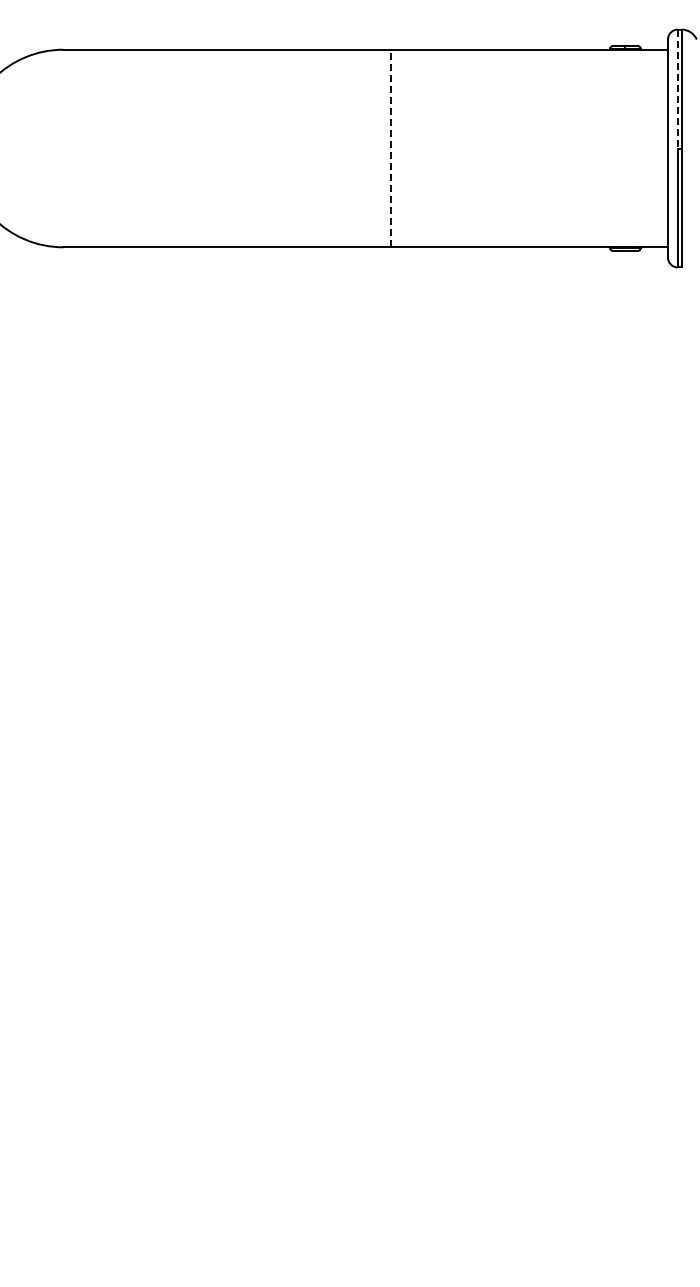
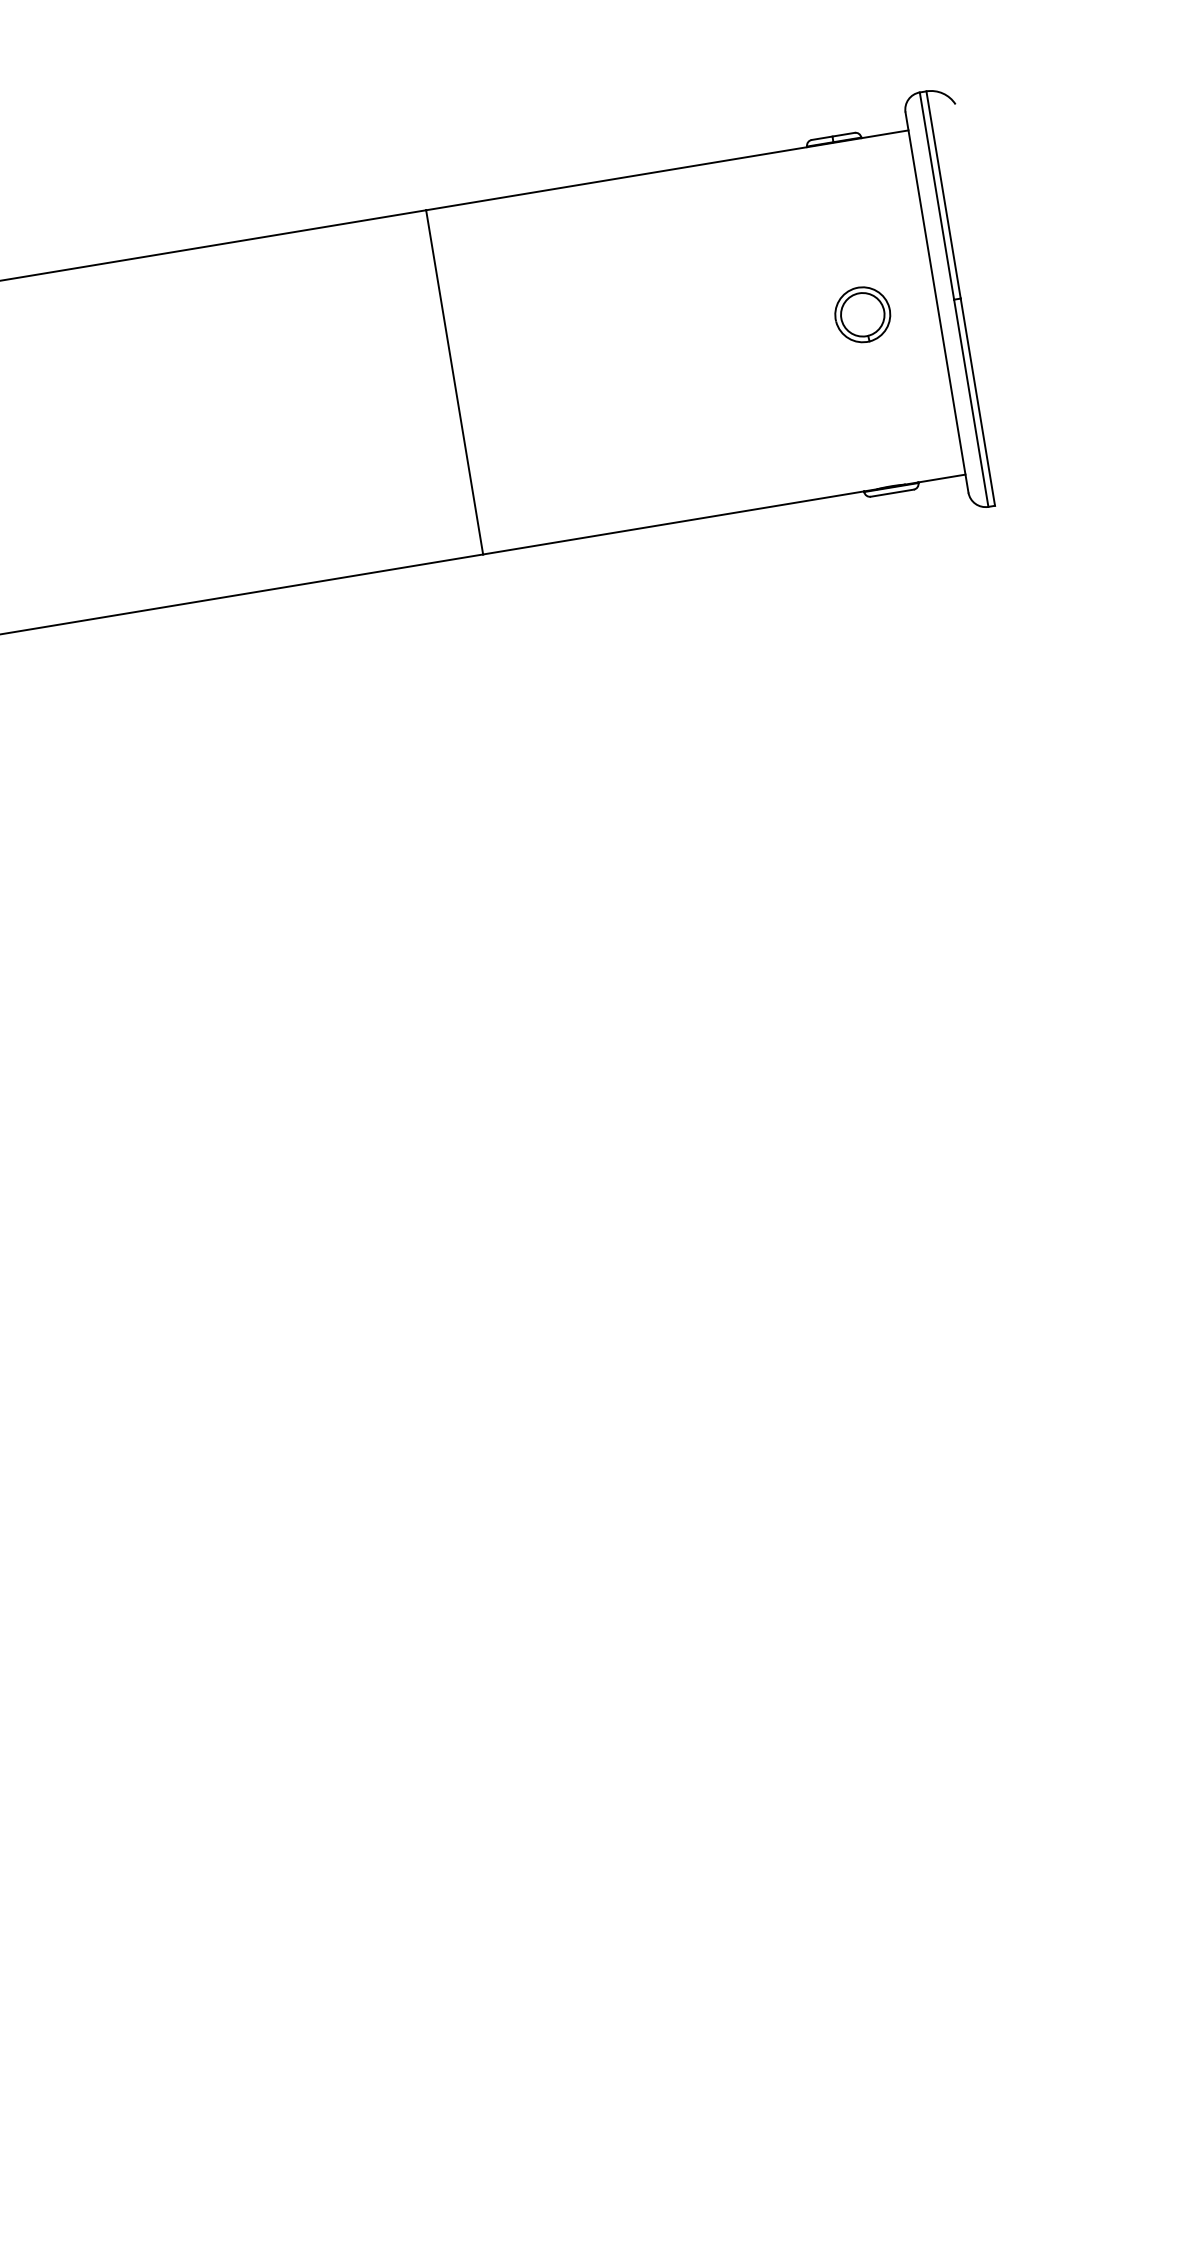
line: (677, 89) -> (936, 196), dashed -> solid
line: (391, 148) -> (455, 382), dashed -> solid
part: (625, 148) -> (862, 314), added

